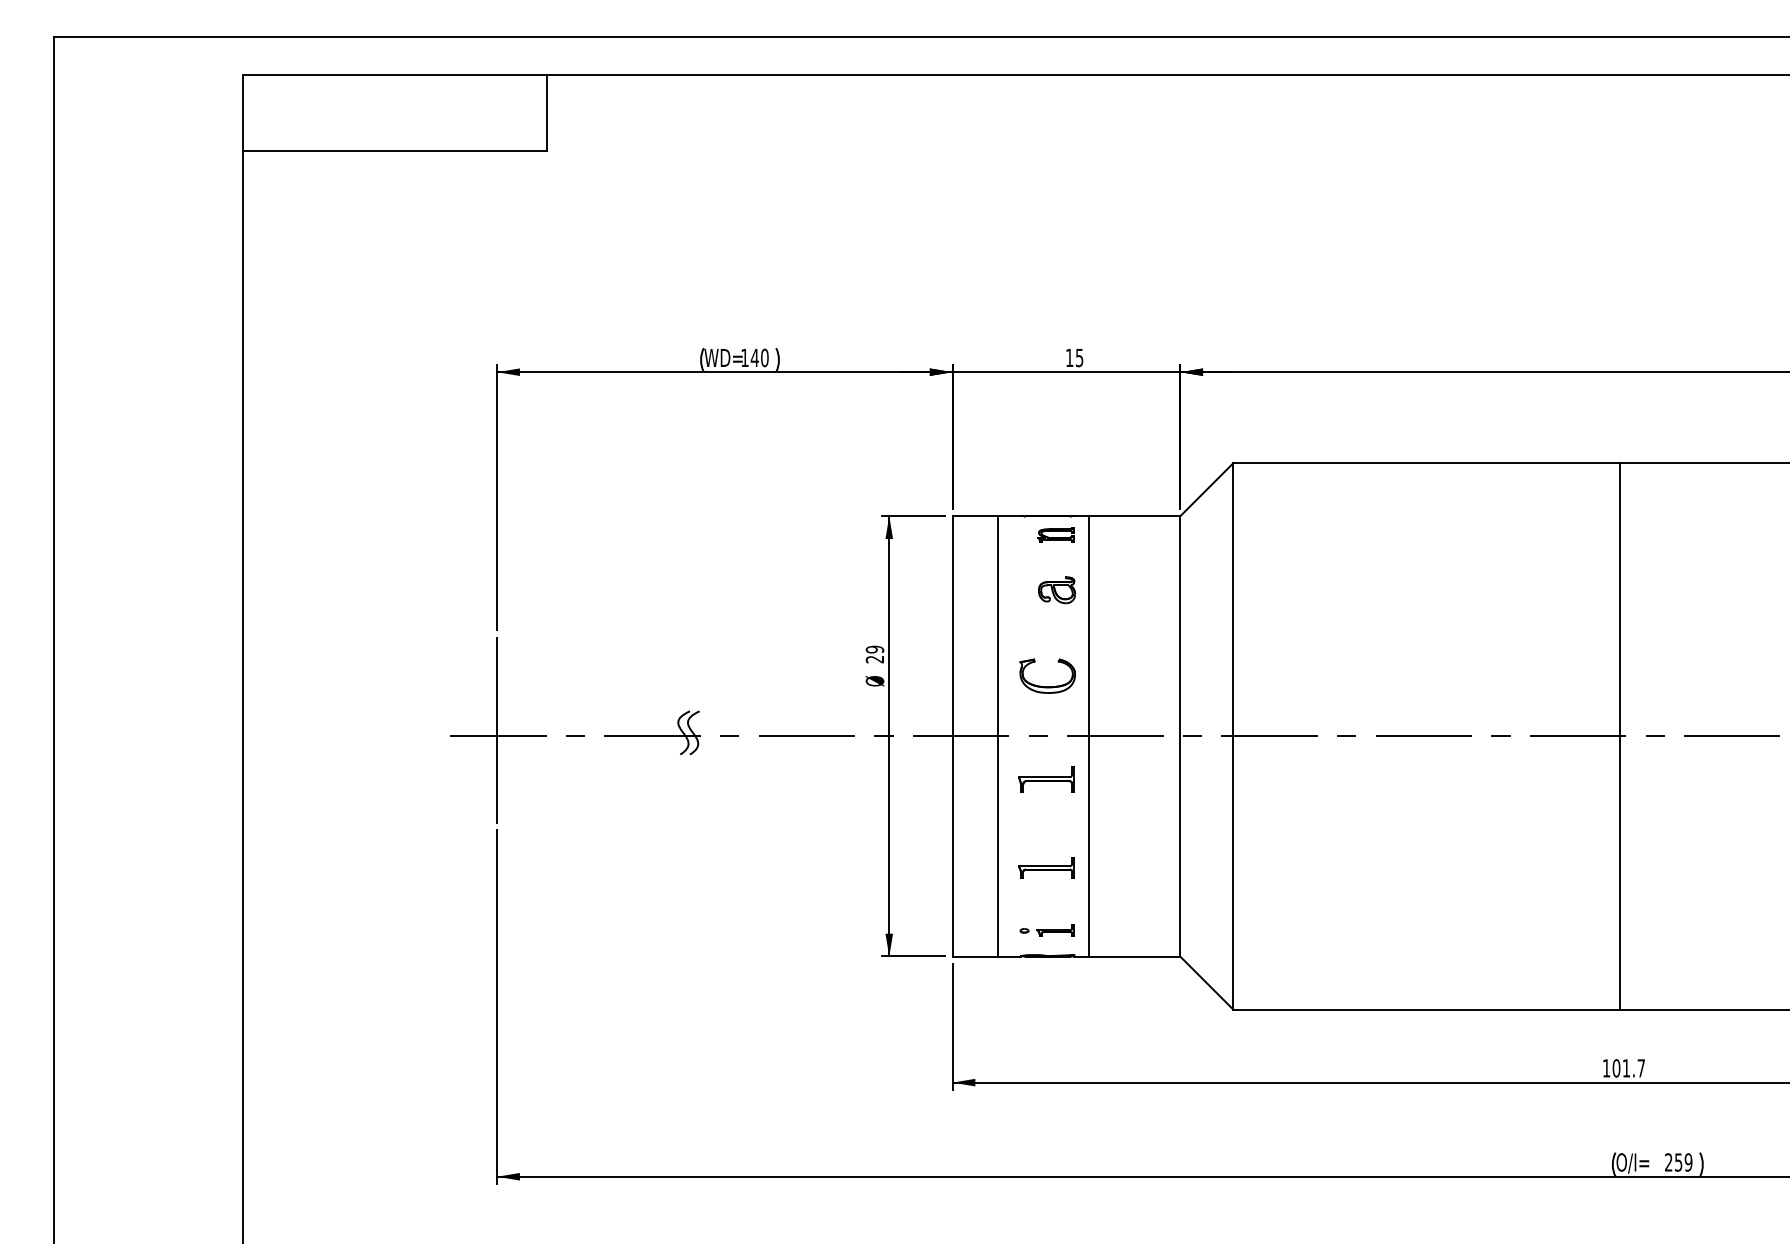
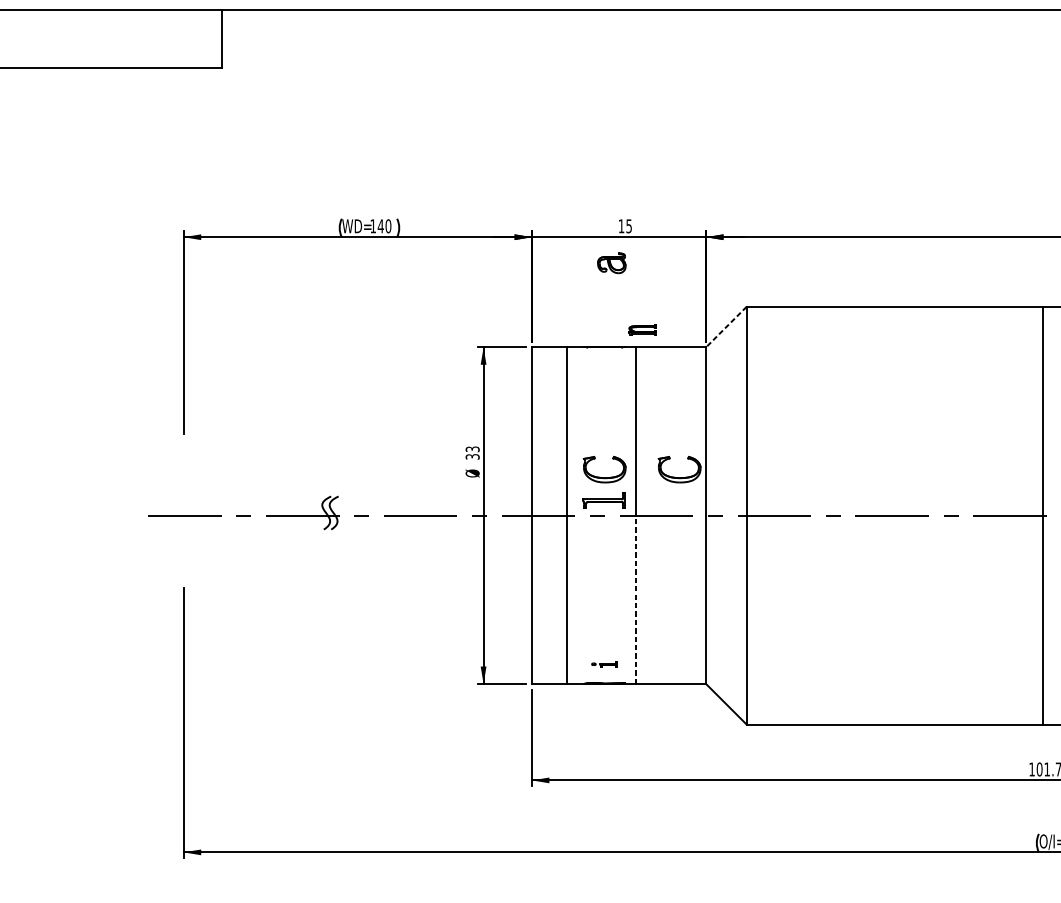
line: (1206, 489) -> (726, 326), solid -> dashed
part: (1055, 534) -> (642, 329), moved
part: (1056, 590) -> (611, 263), moved
text: (874, 654) -> (472, 453), 29 -> 33
part: (1145, 686) -> (679, 477), added
line: (497, 729) -> (184, 510), removed
part: (1046, 779) -> (603, 548), removed
line: (1089, 845) -> (636, 599), solid -> dashed
part: (1046, 867) -> (603, 500), moved
part: (1046, 930) -> (603, 664), size x0.6

